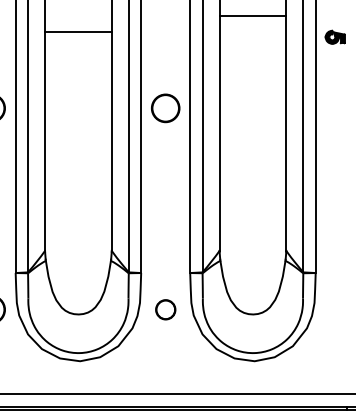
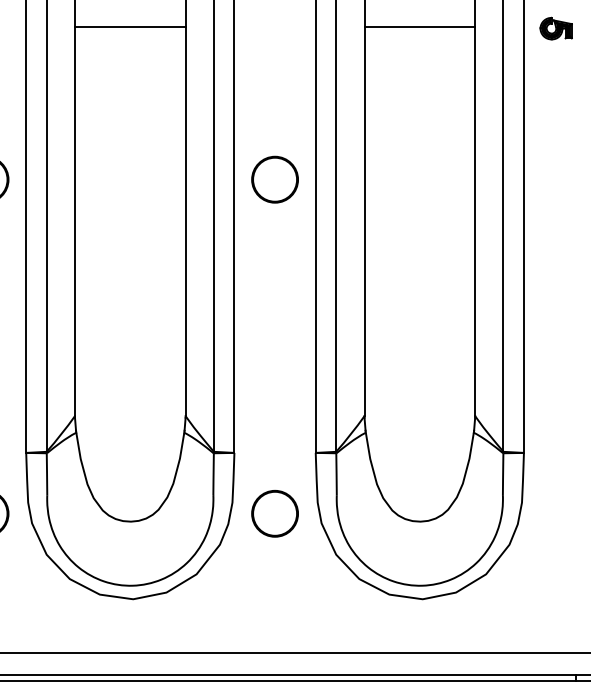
line: (78, 32) -> (130, 27), moved
part: (334, 36) -> (555, 27), moved
circle: (165, 309) -> (274, 513), size x1.43

